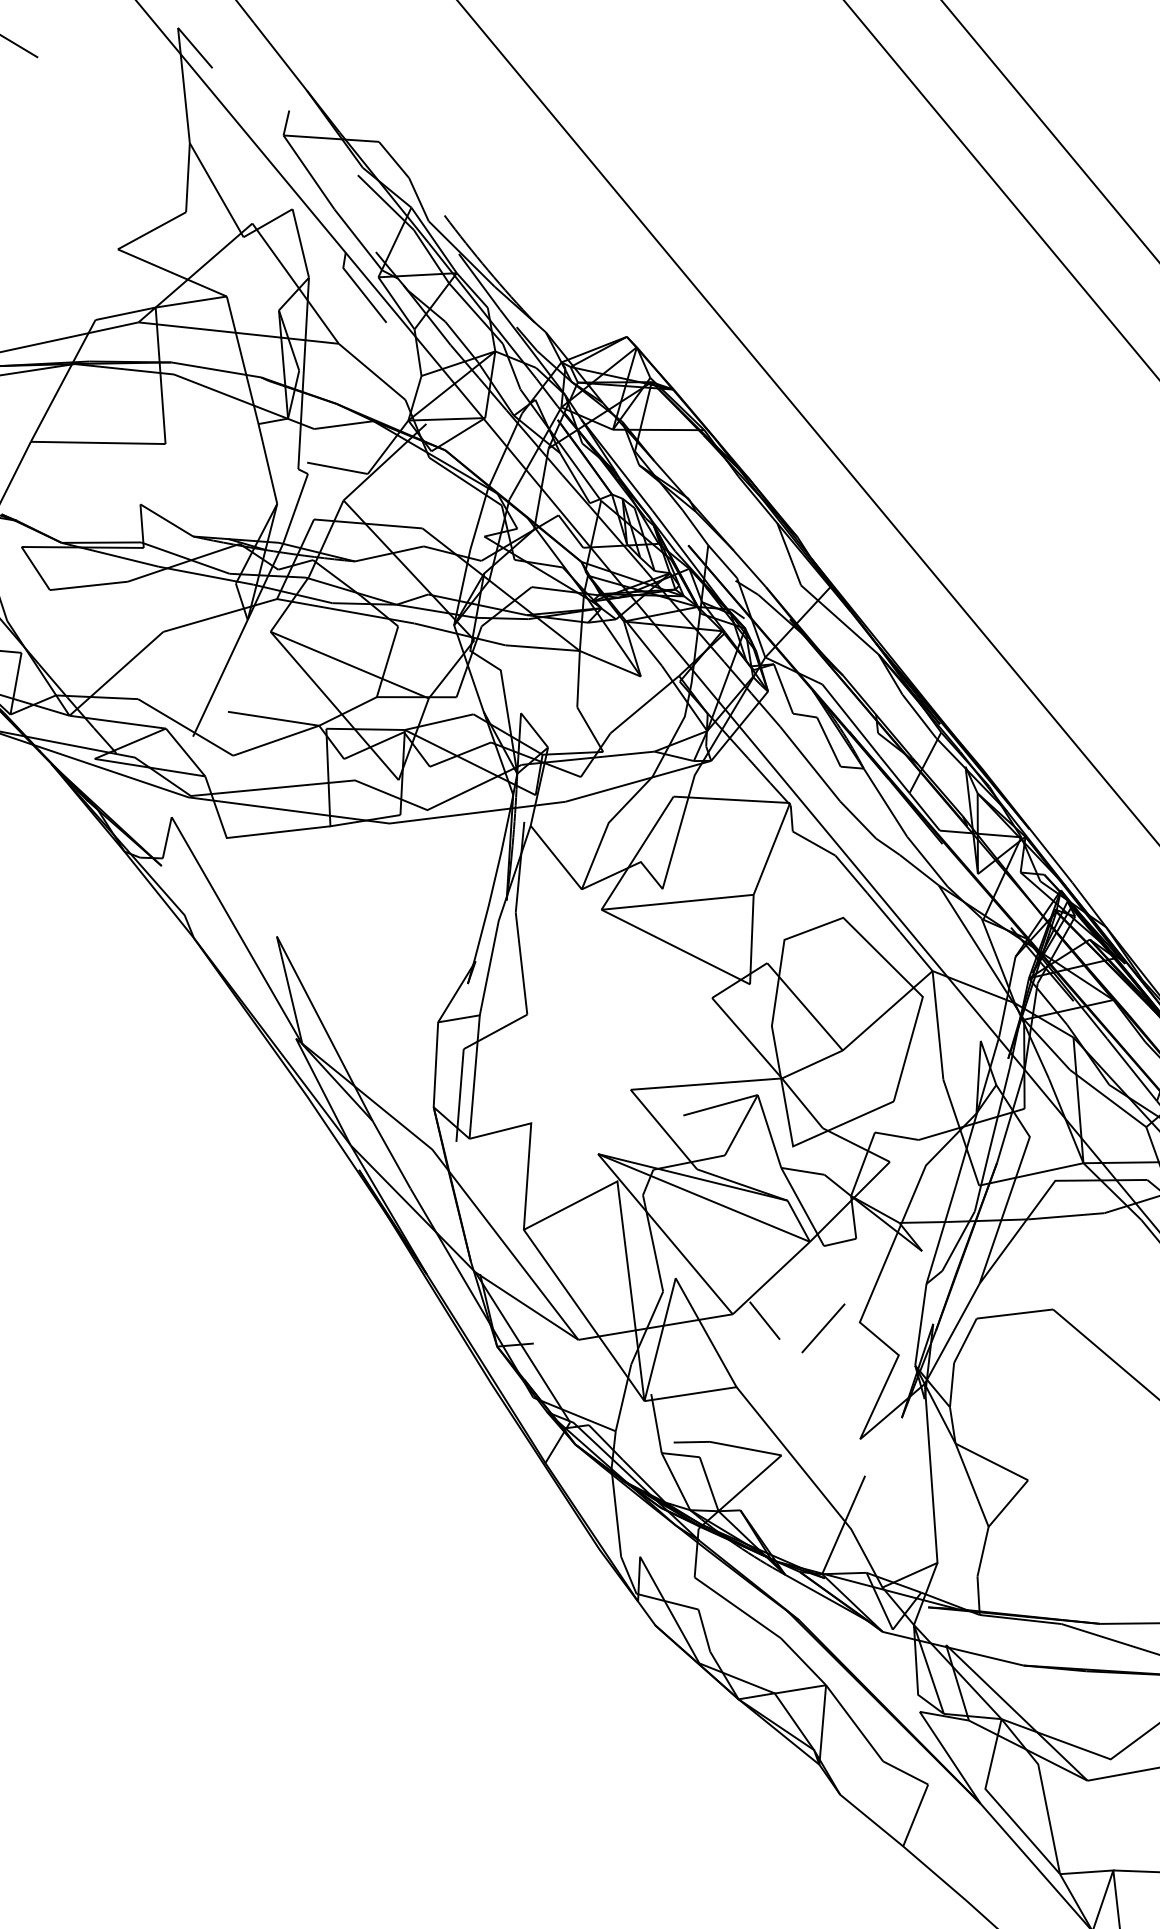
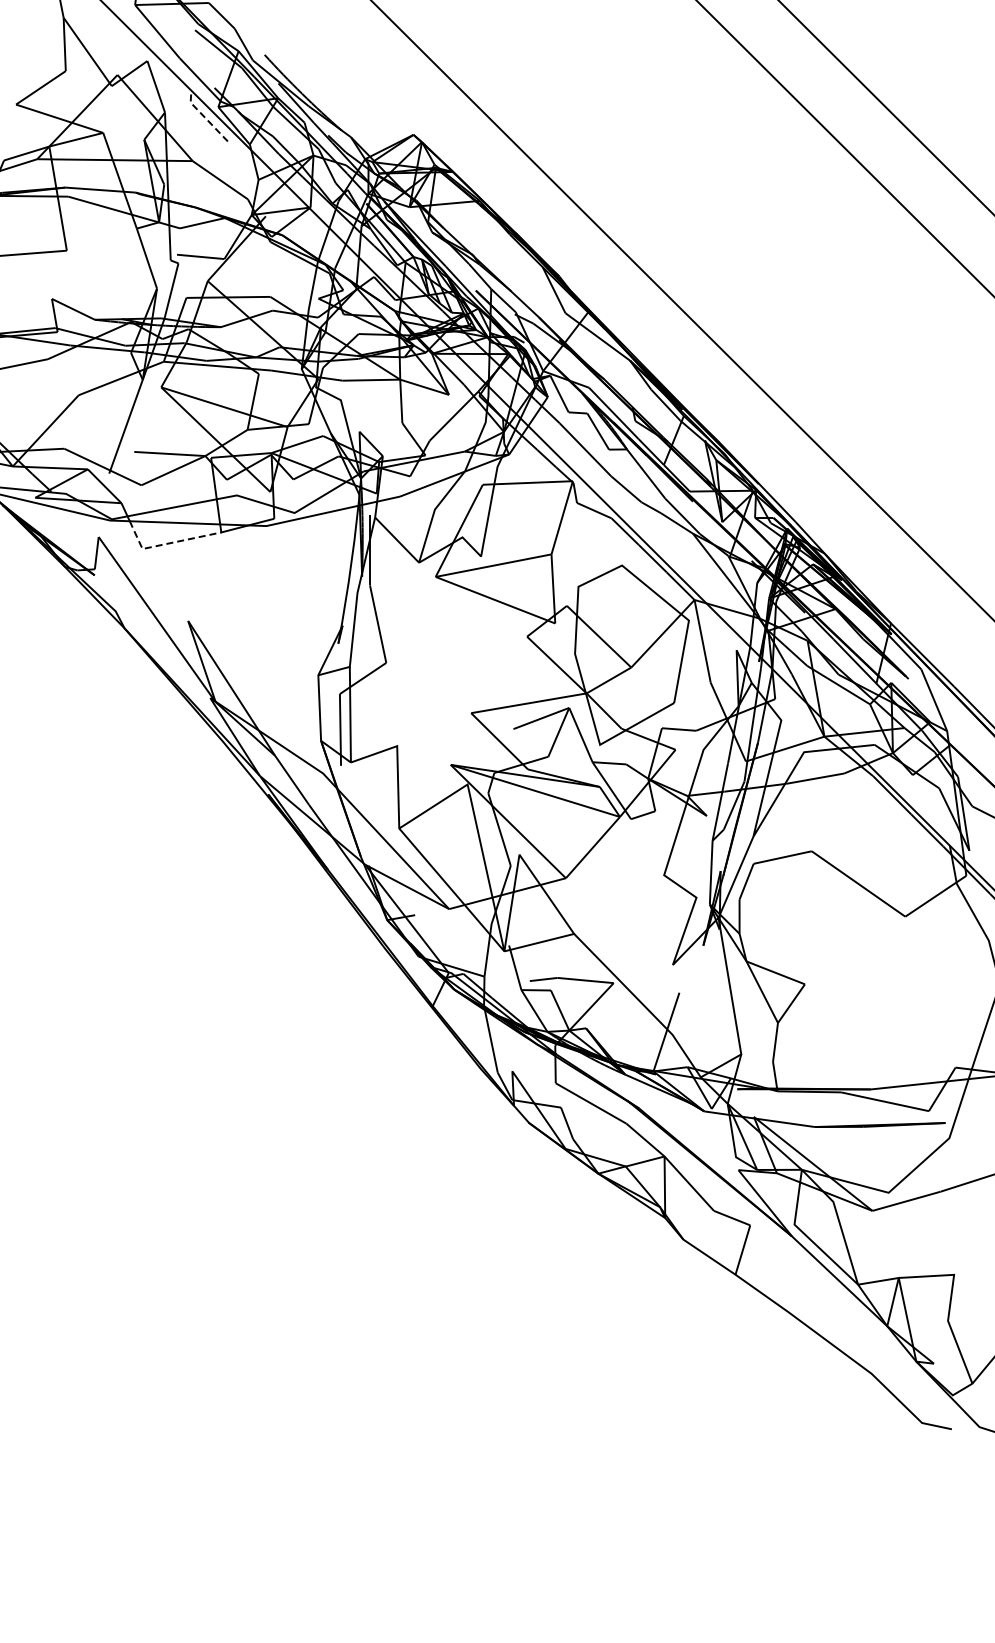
line: (359, 288) -> (204, 117), solid -> dashed
line: (258, 833) -> (166, 543), solid -> dashed
line: (764, 1320) -> (590, 880), removed
line: (823, 1328) -> (636, 882), removed

